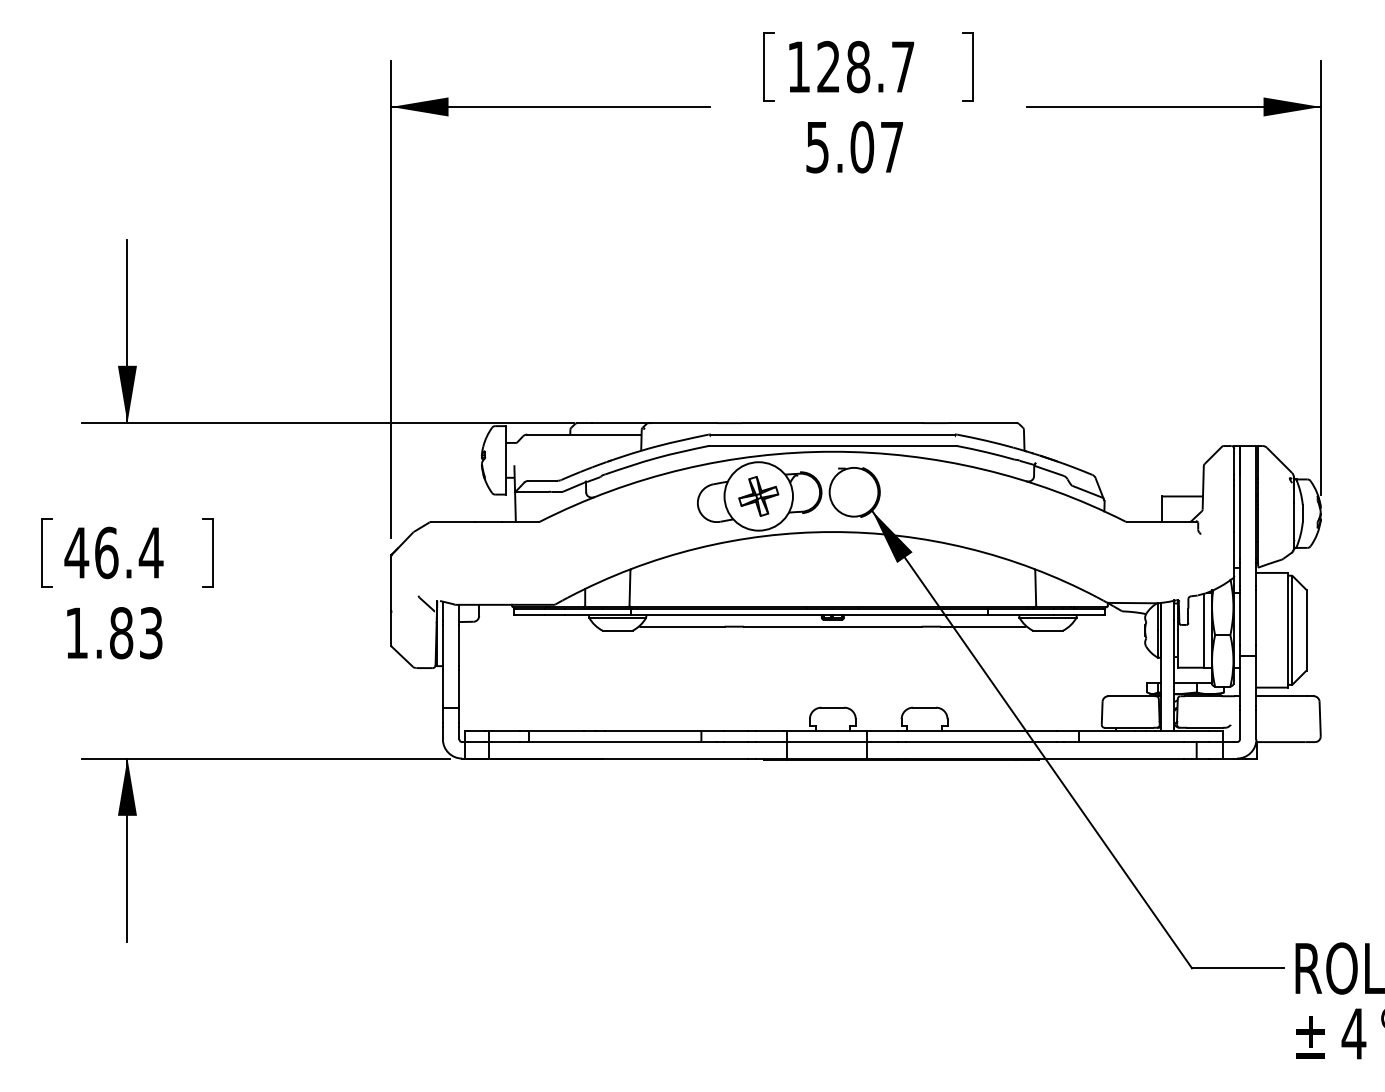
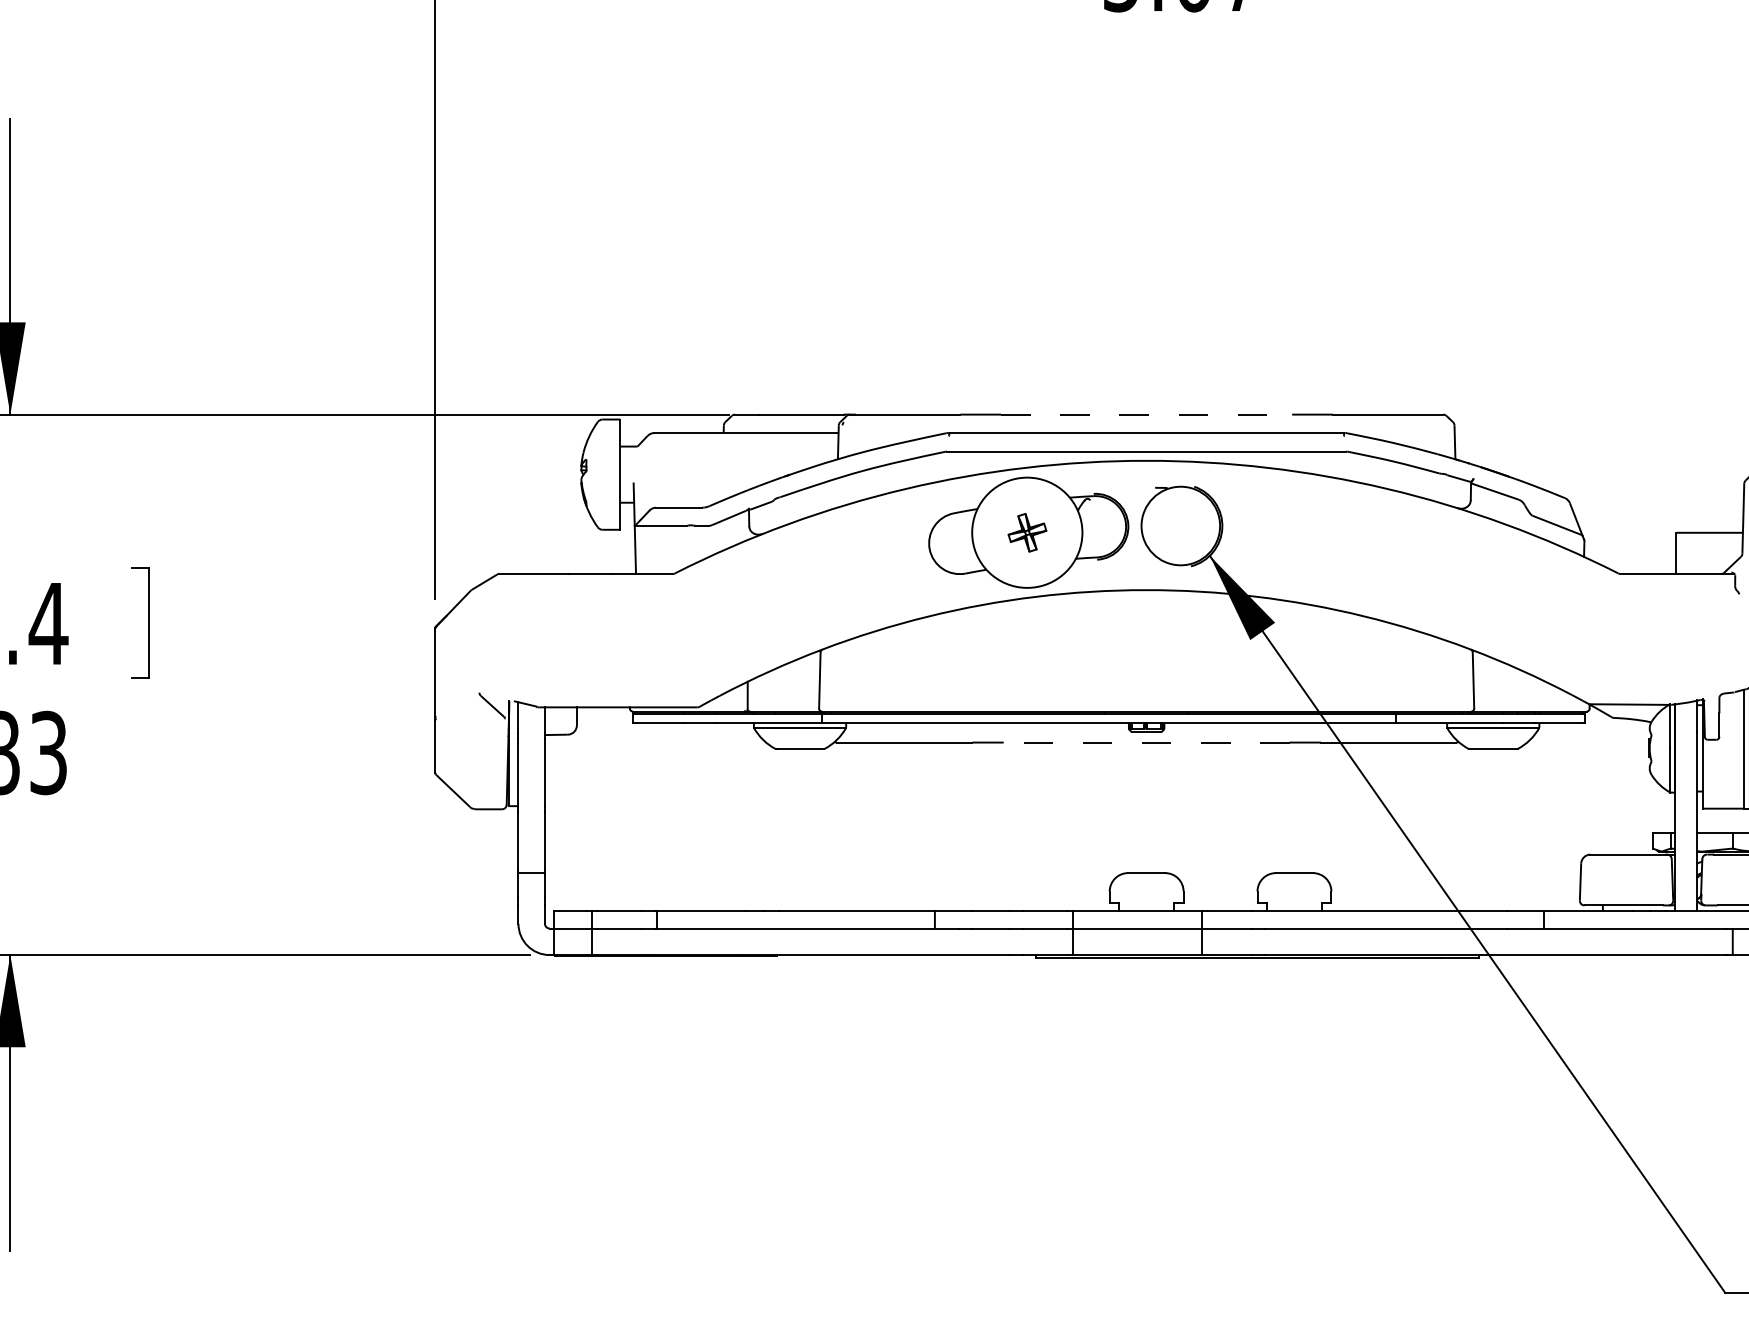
line: (833, 423) -> (1147, 415), solid -> dashed
part: (758, 496) -> (1026, 532), size x0.6
line: (832, 626) -> (1146, 742), solid -> dashed

